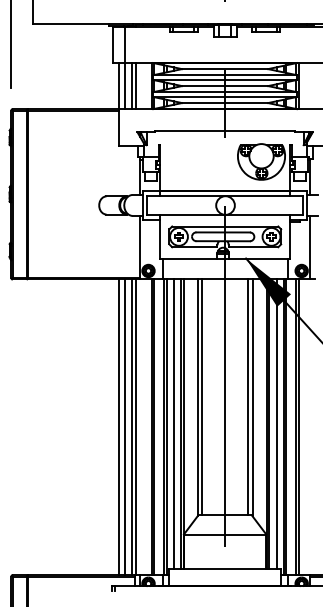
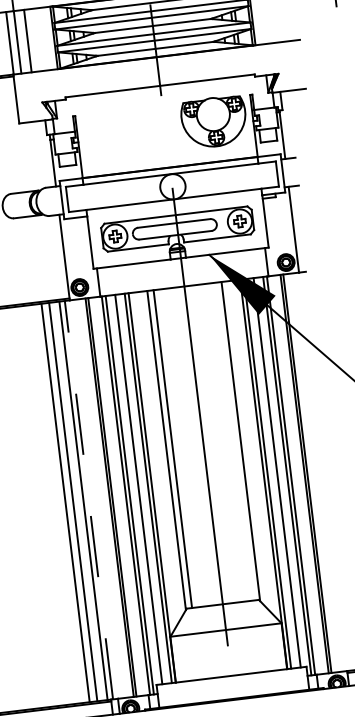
line: (136, 85) -> (33, 39), removed
line: (248, 397) -> (235, 441), removed
line: (136, 427) -> (89, 500), solid -> dashed

